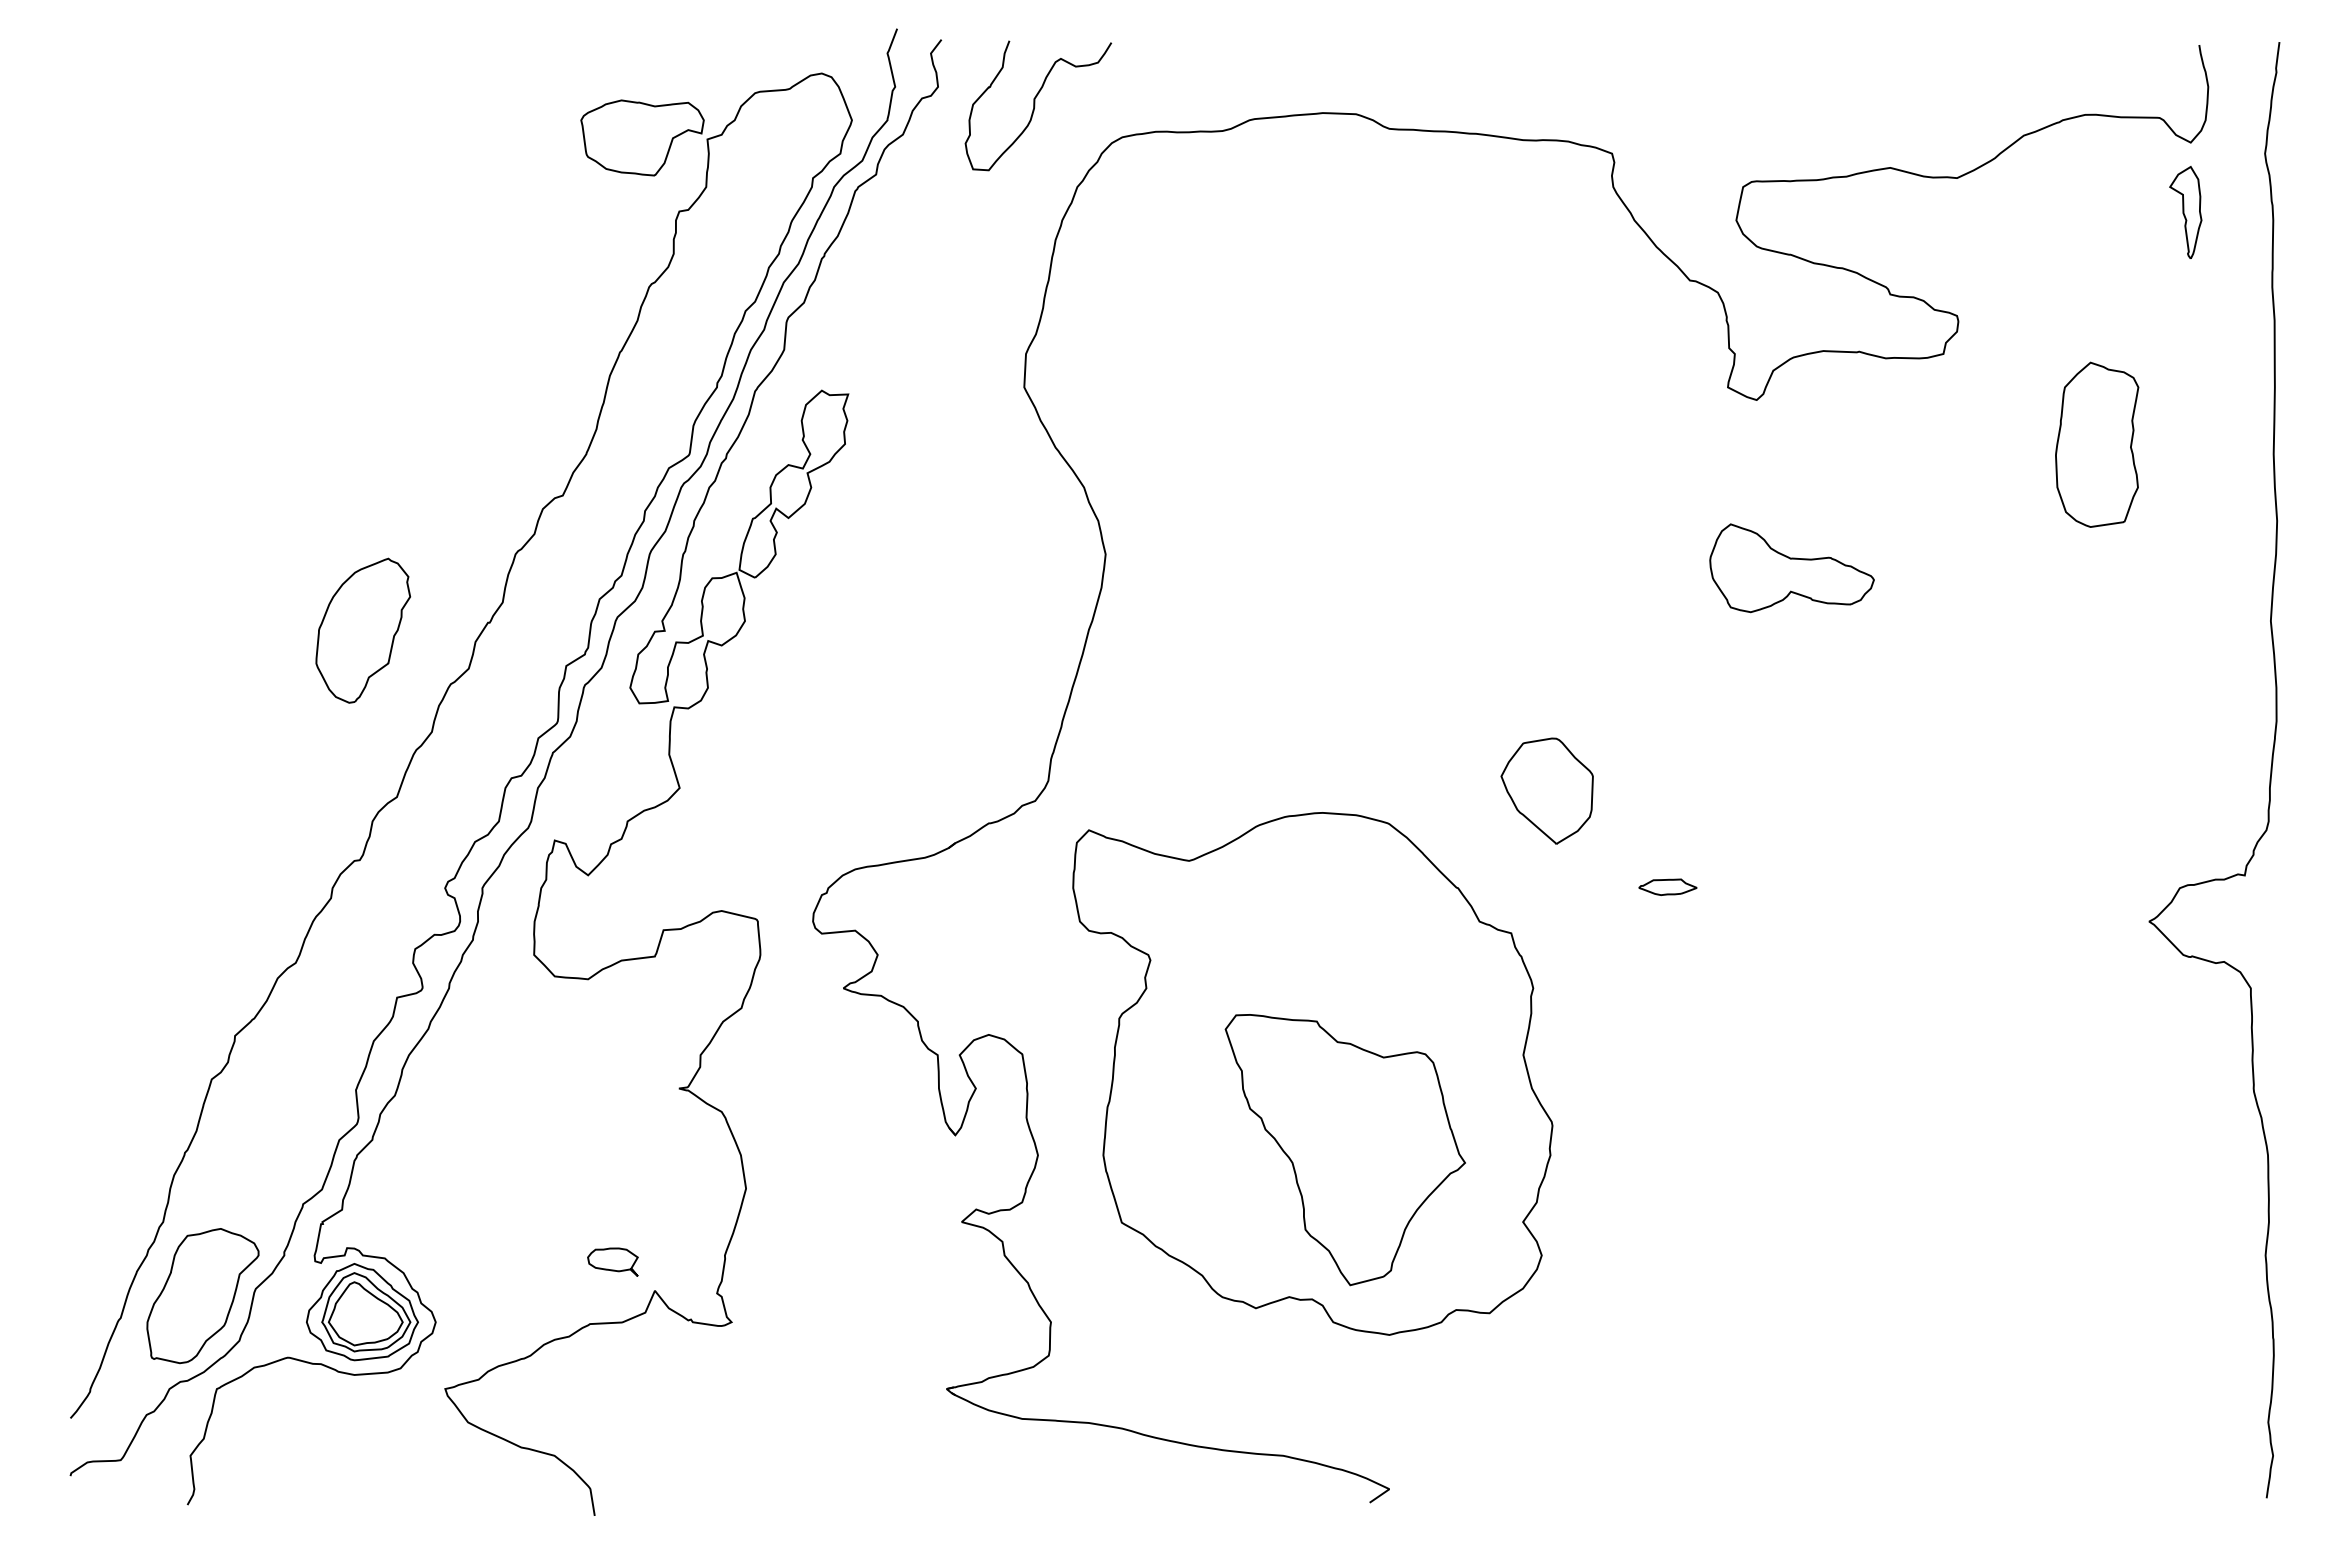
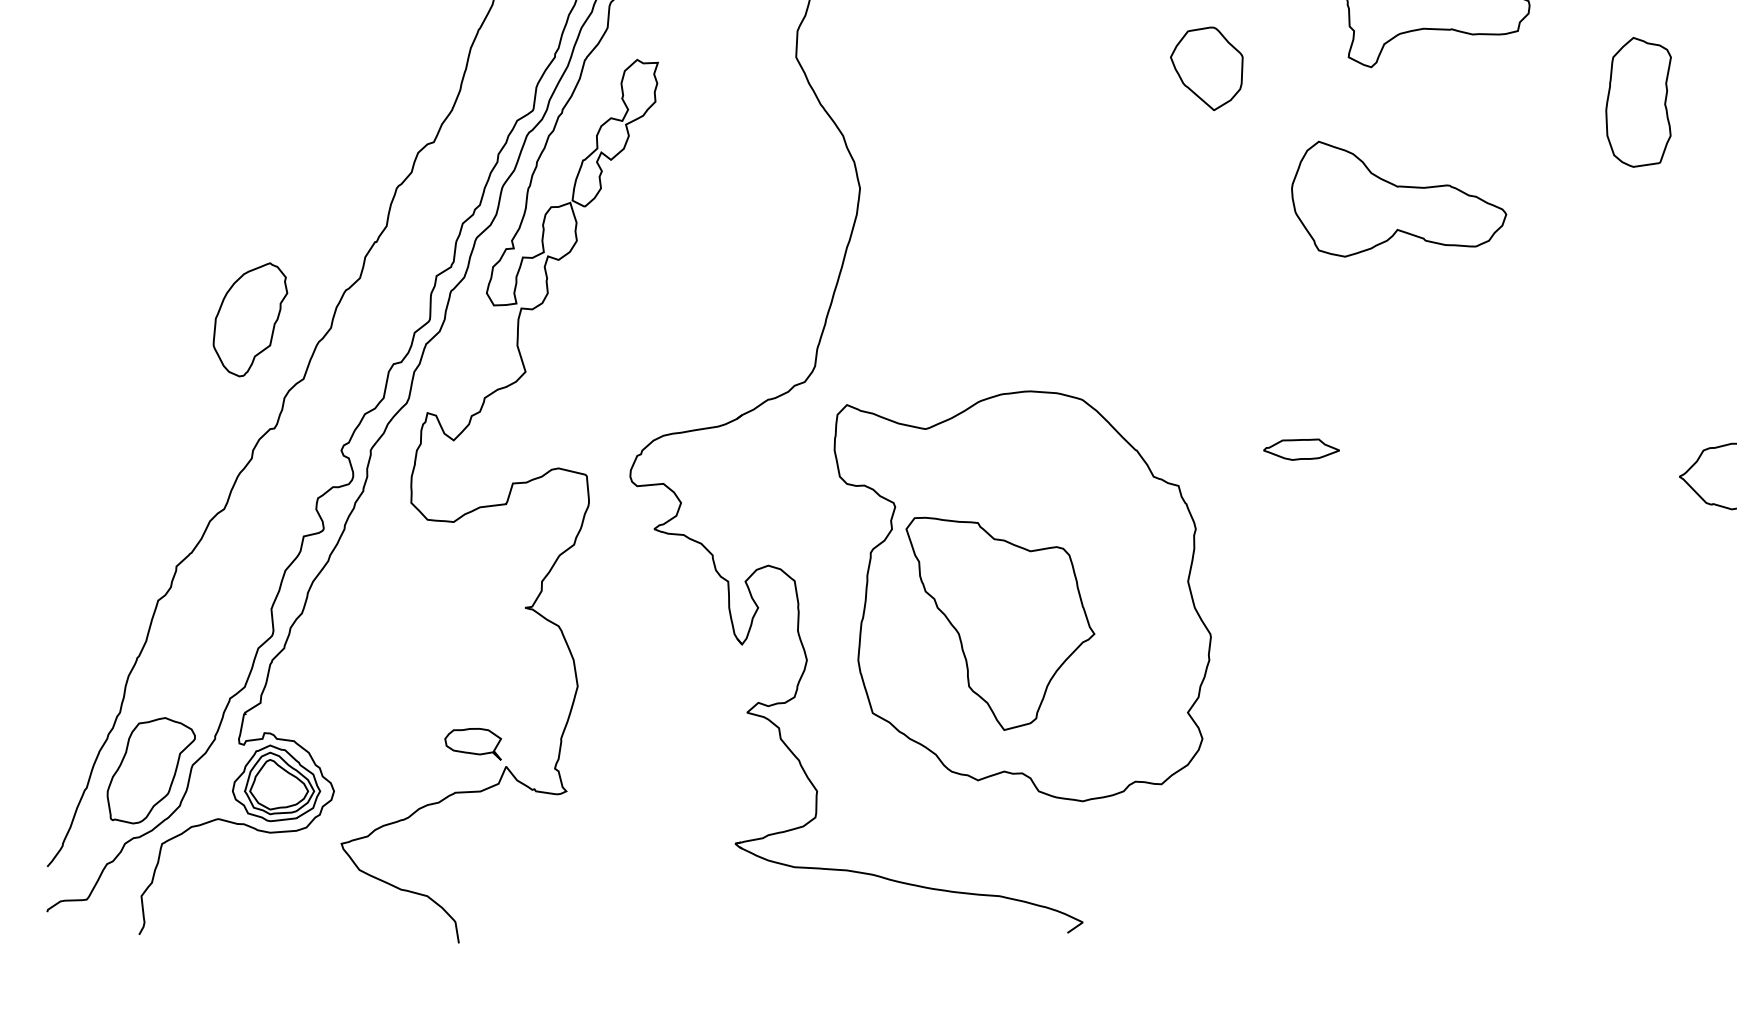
part: (1791, 568) -> (1398, 199), size x1.67
part: (363, 630) -> (250, 319), moved
part: (1546, 790) -> (1206, 68), moved
part: (1667, 887) -> (1301, 449), size x1.67
part: (1344, 1150) -> (999, 624), moved
part: (612, 1261) -> (472, 743), size x1.43

